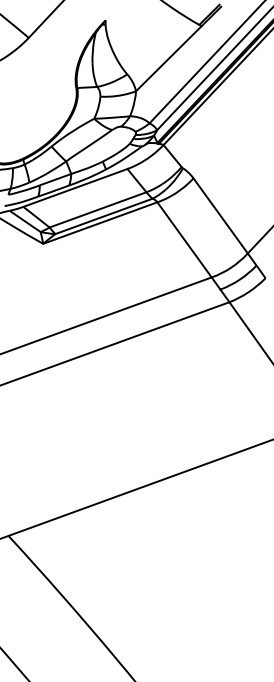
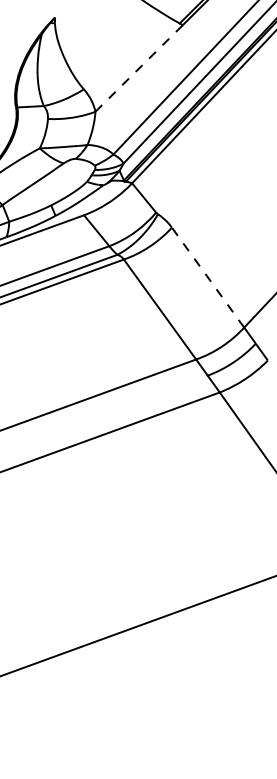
line: (169, 58) -> (140, 68), solid -> dashed
line: (220, 215) -> (207, 277), solid -> dashed

